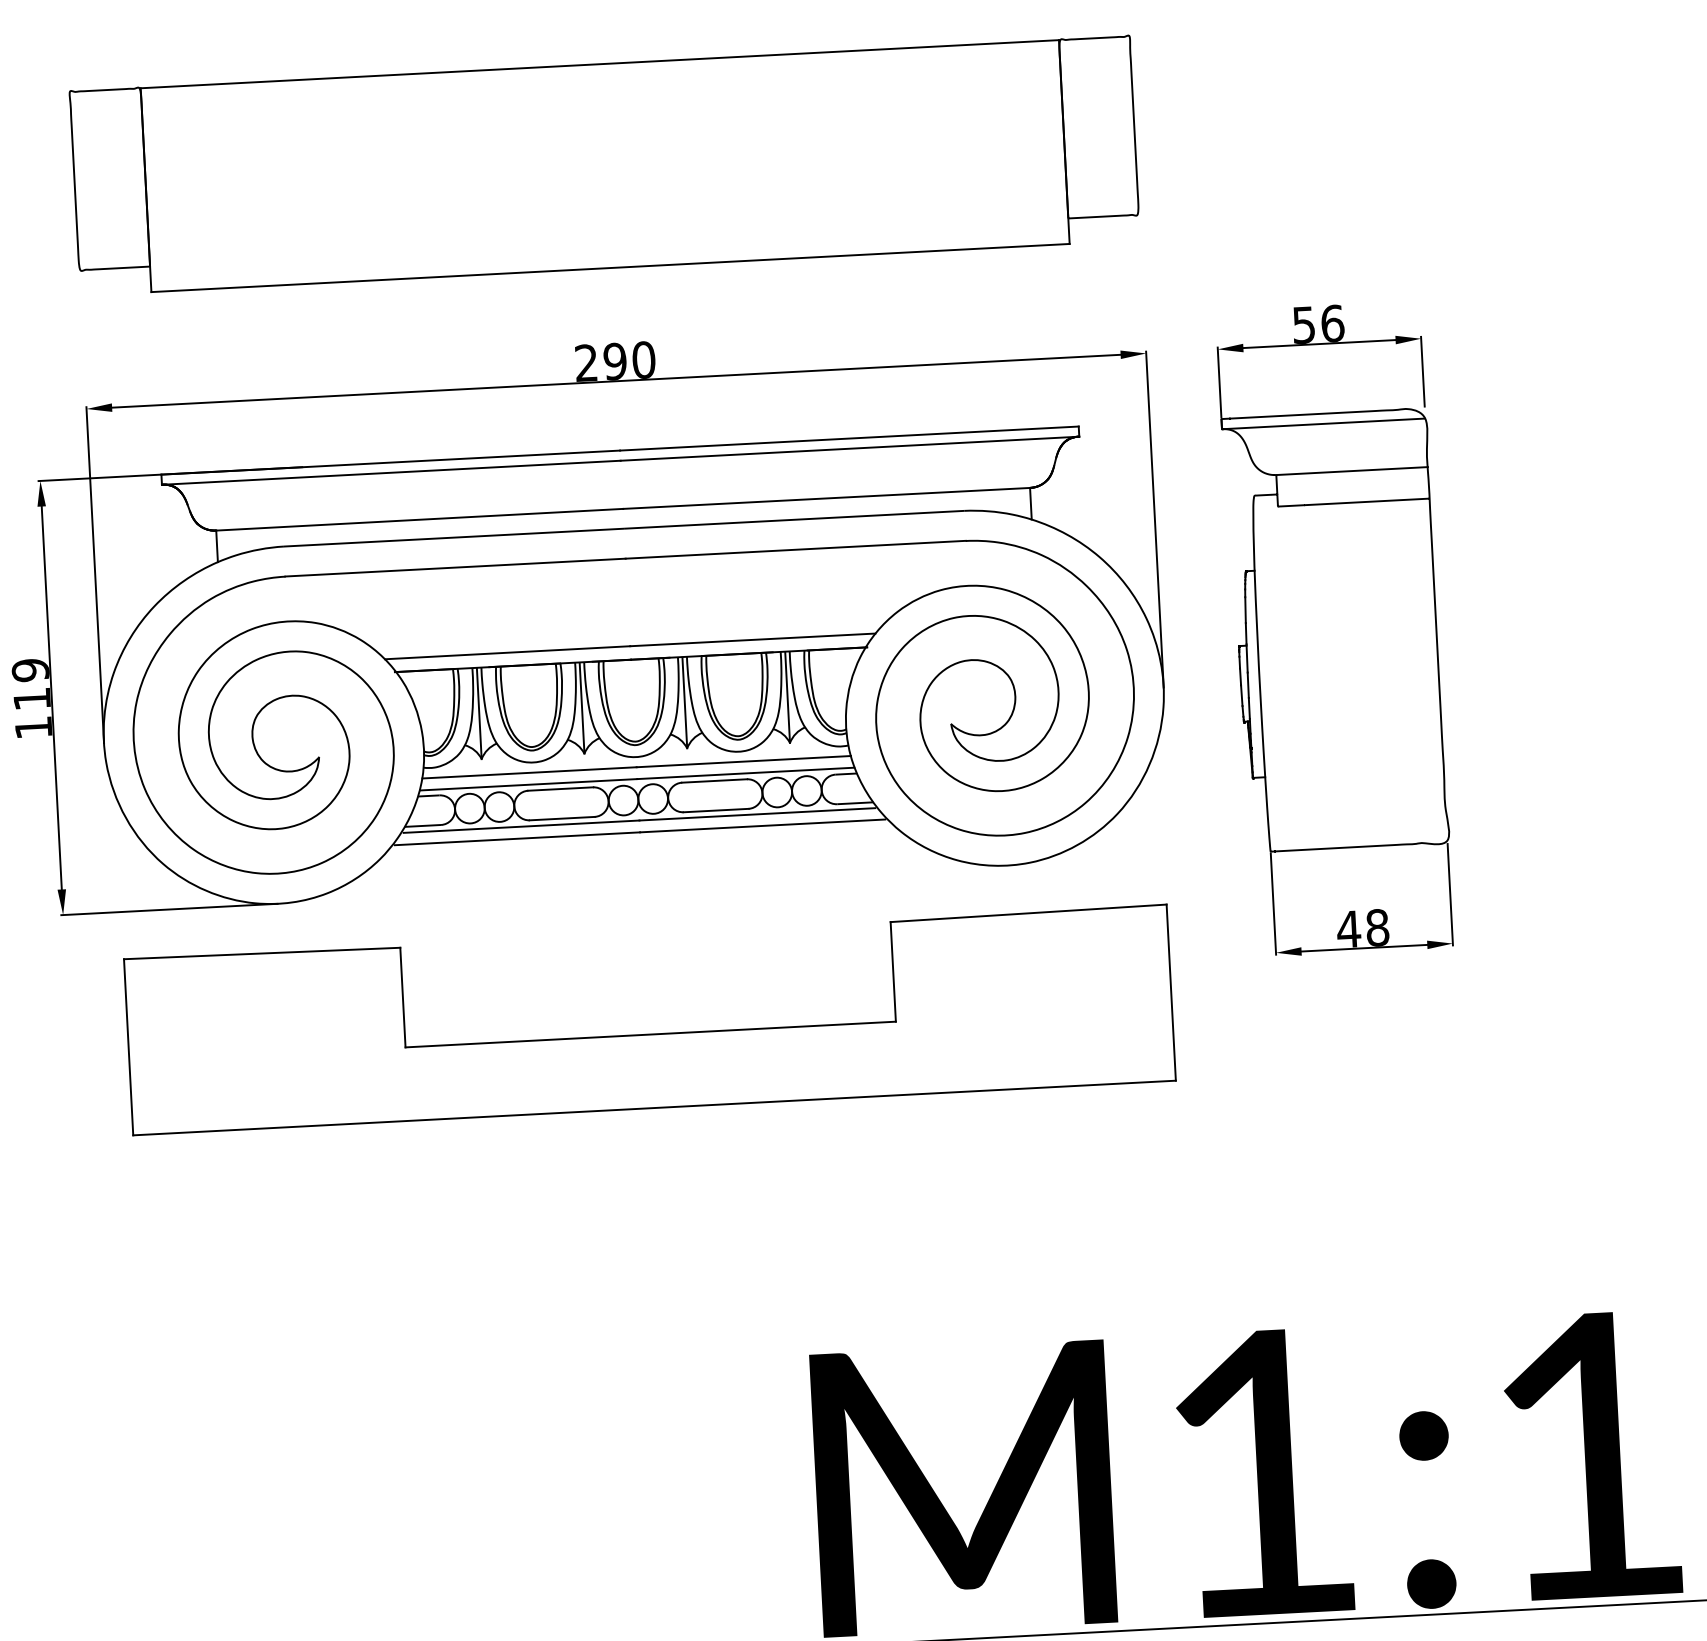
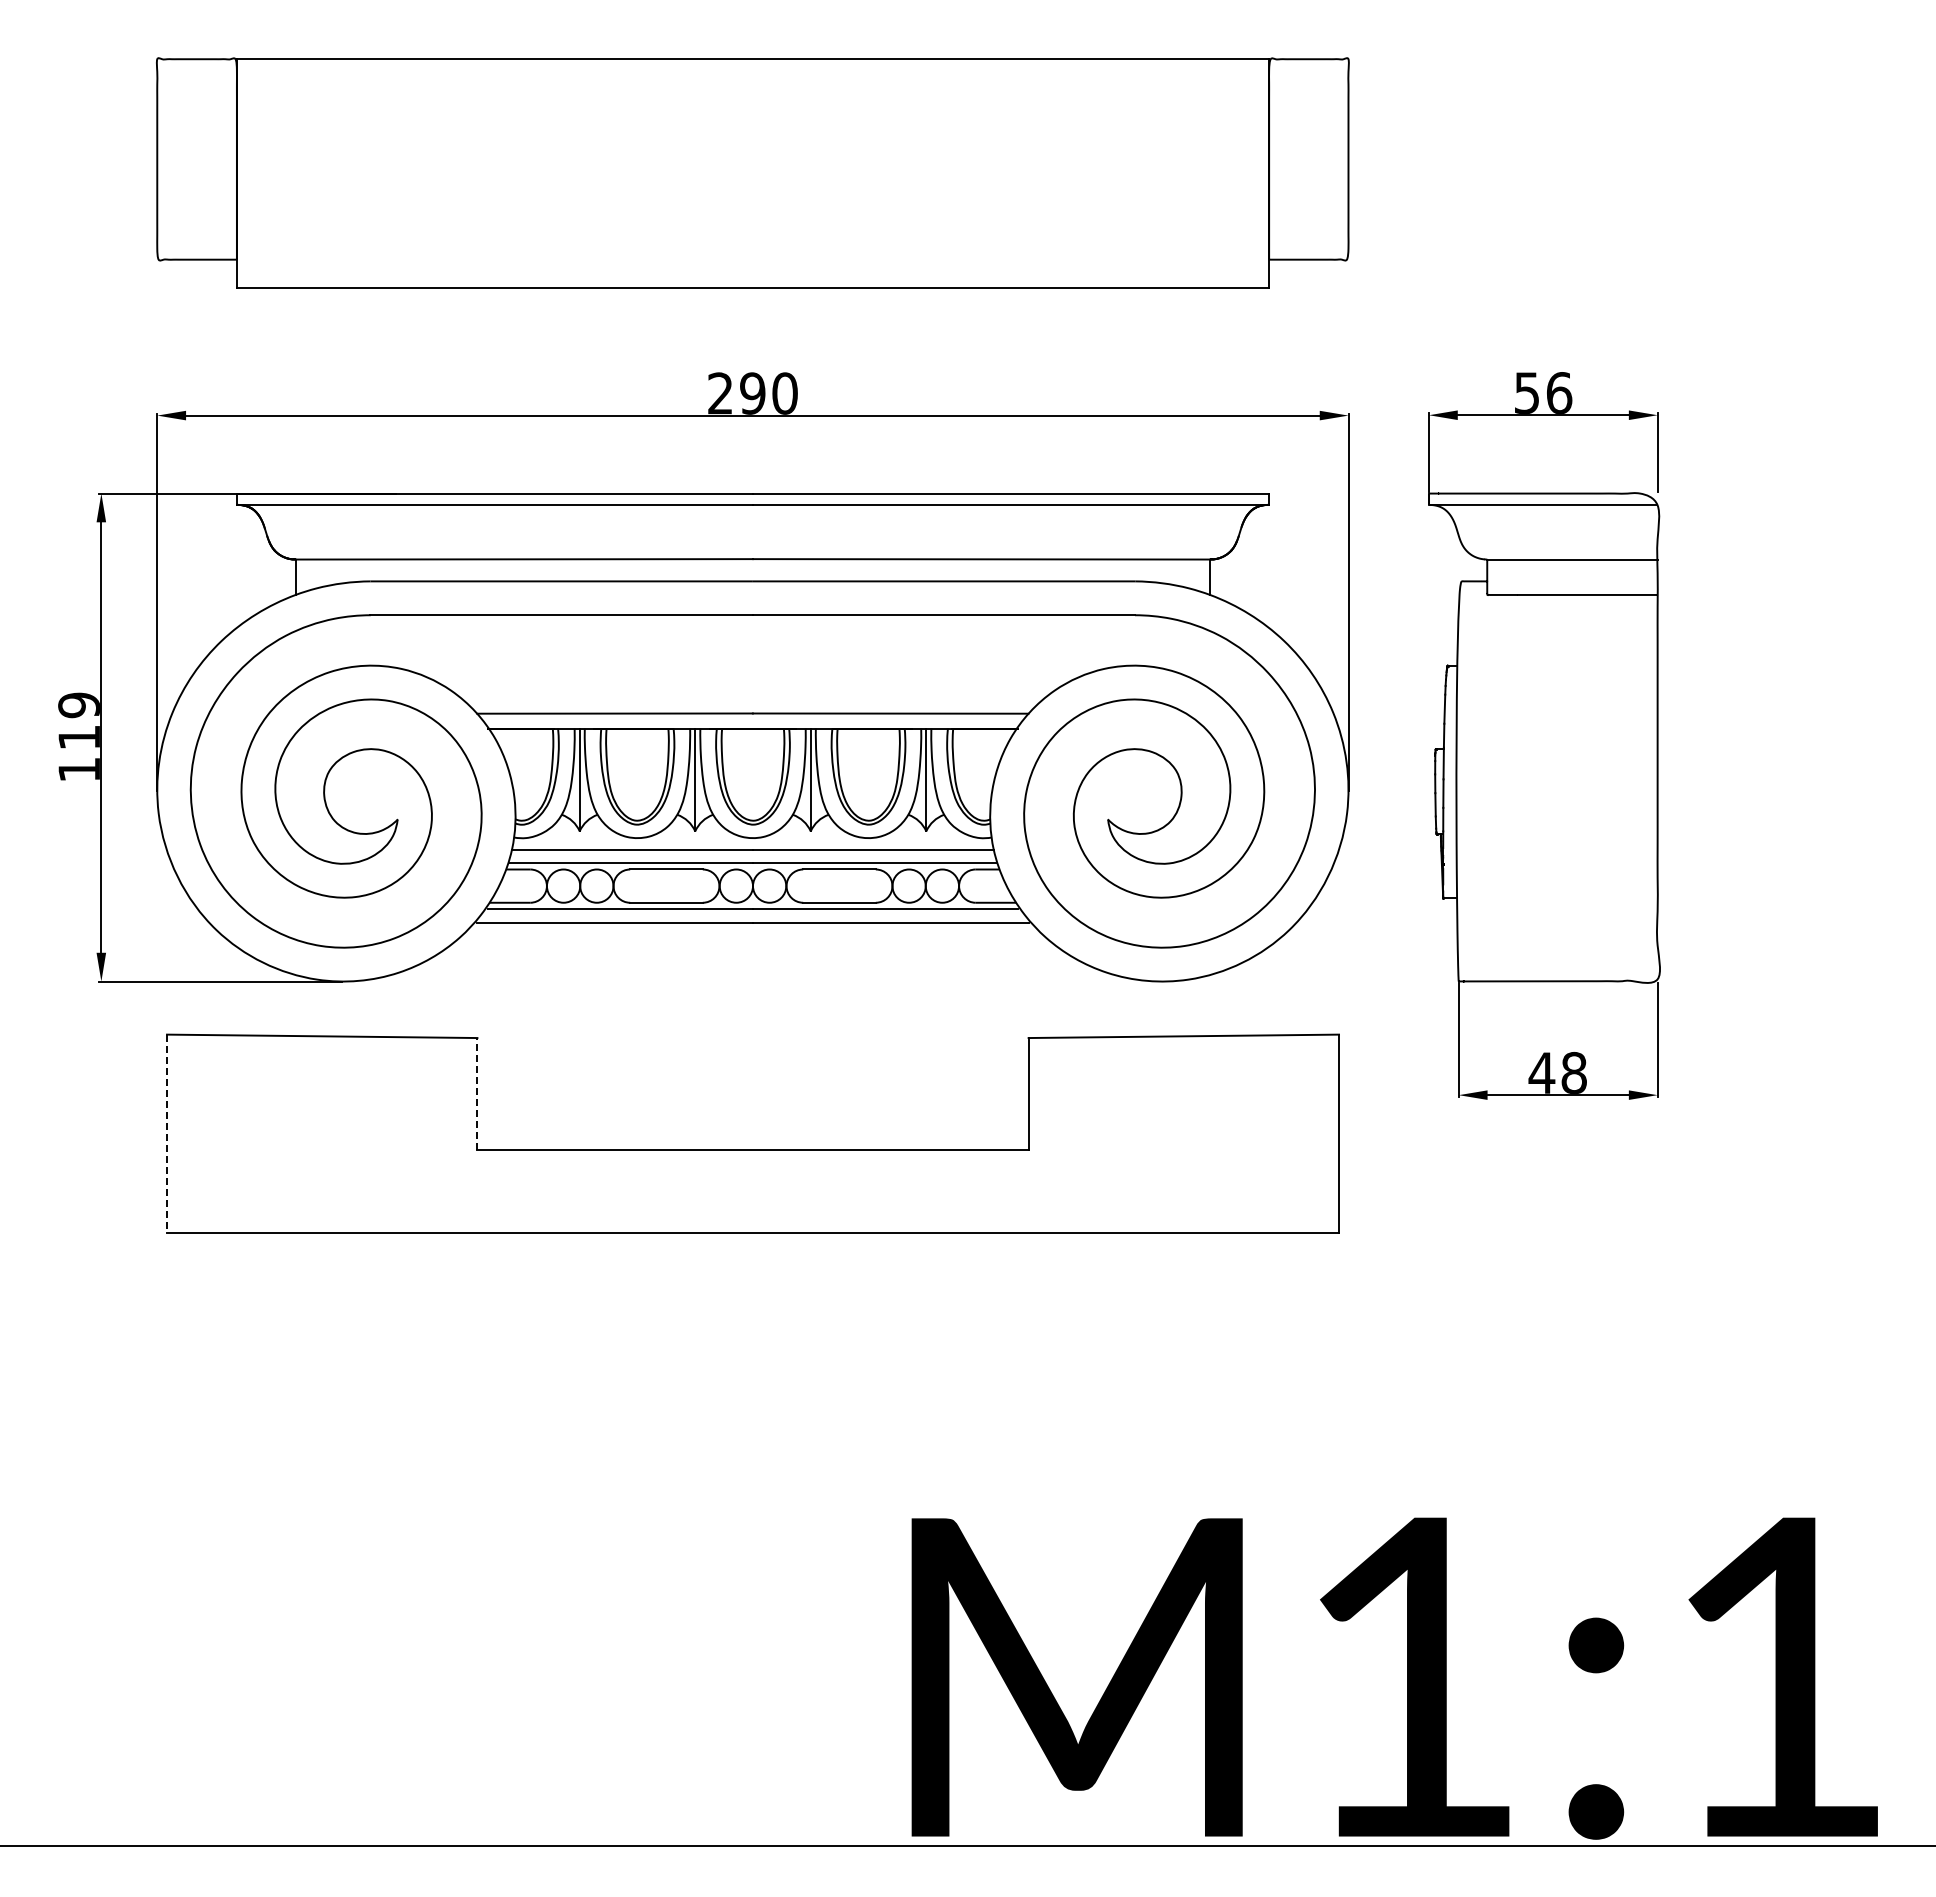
line: (403, 998) -> (477, 1094), solid -> dashed
line: (129, 1047) -> (167, 1133), solid -> dashed

